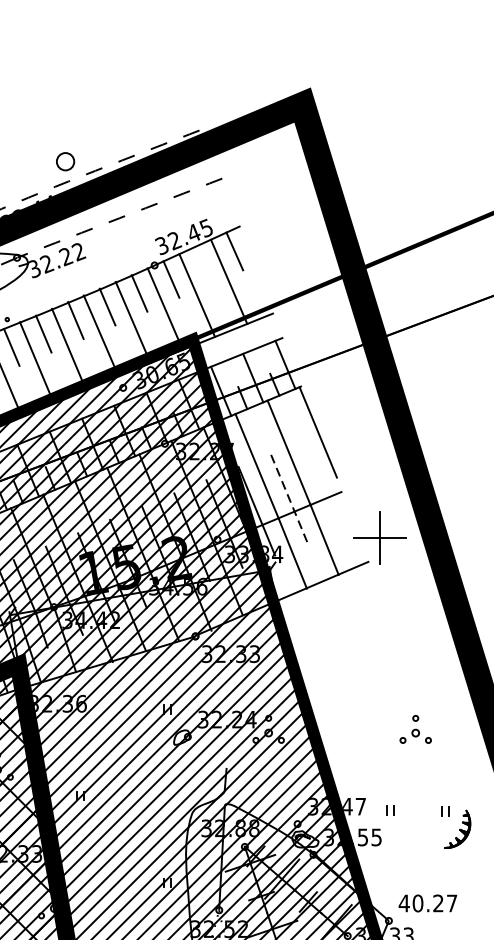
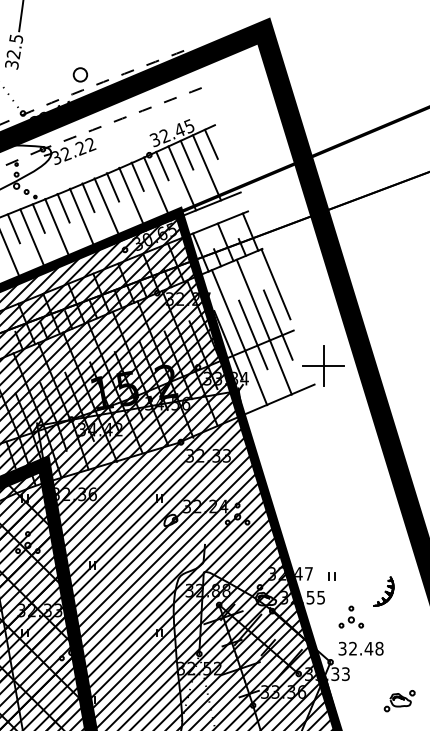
line: (202, 264) -> (186, 154), added
line: (320, 484) -> (277, 324), added
line: (289, 497) -> (253, 334), dashed -> solid
part: (414, 728) -> (350, 616), moved
part: (444, 811) -> (373, 577), removed
text: (427, 903) -> (360, 648), 40.27 -> 32.48

